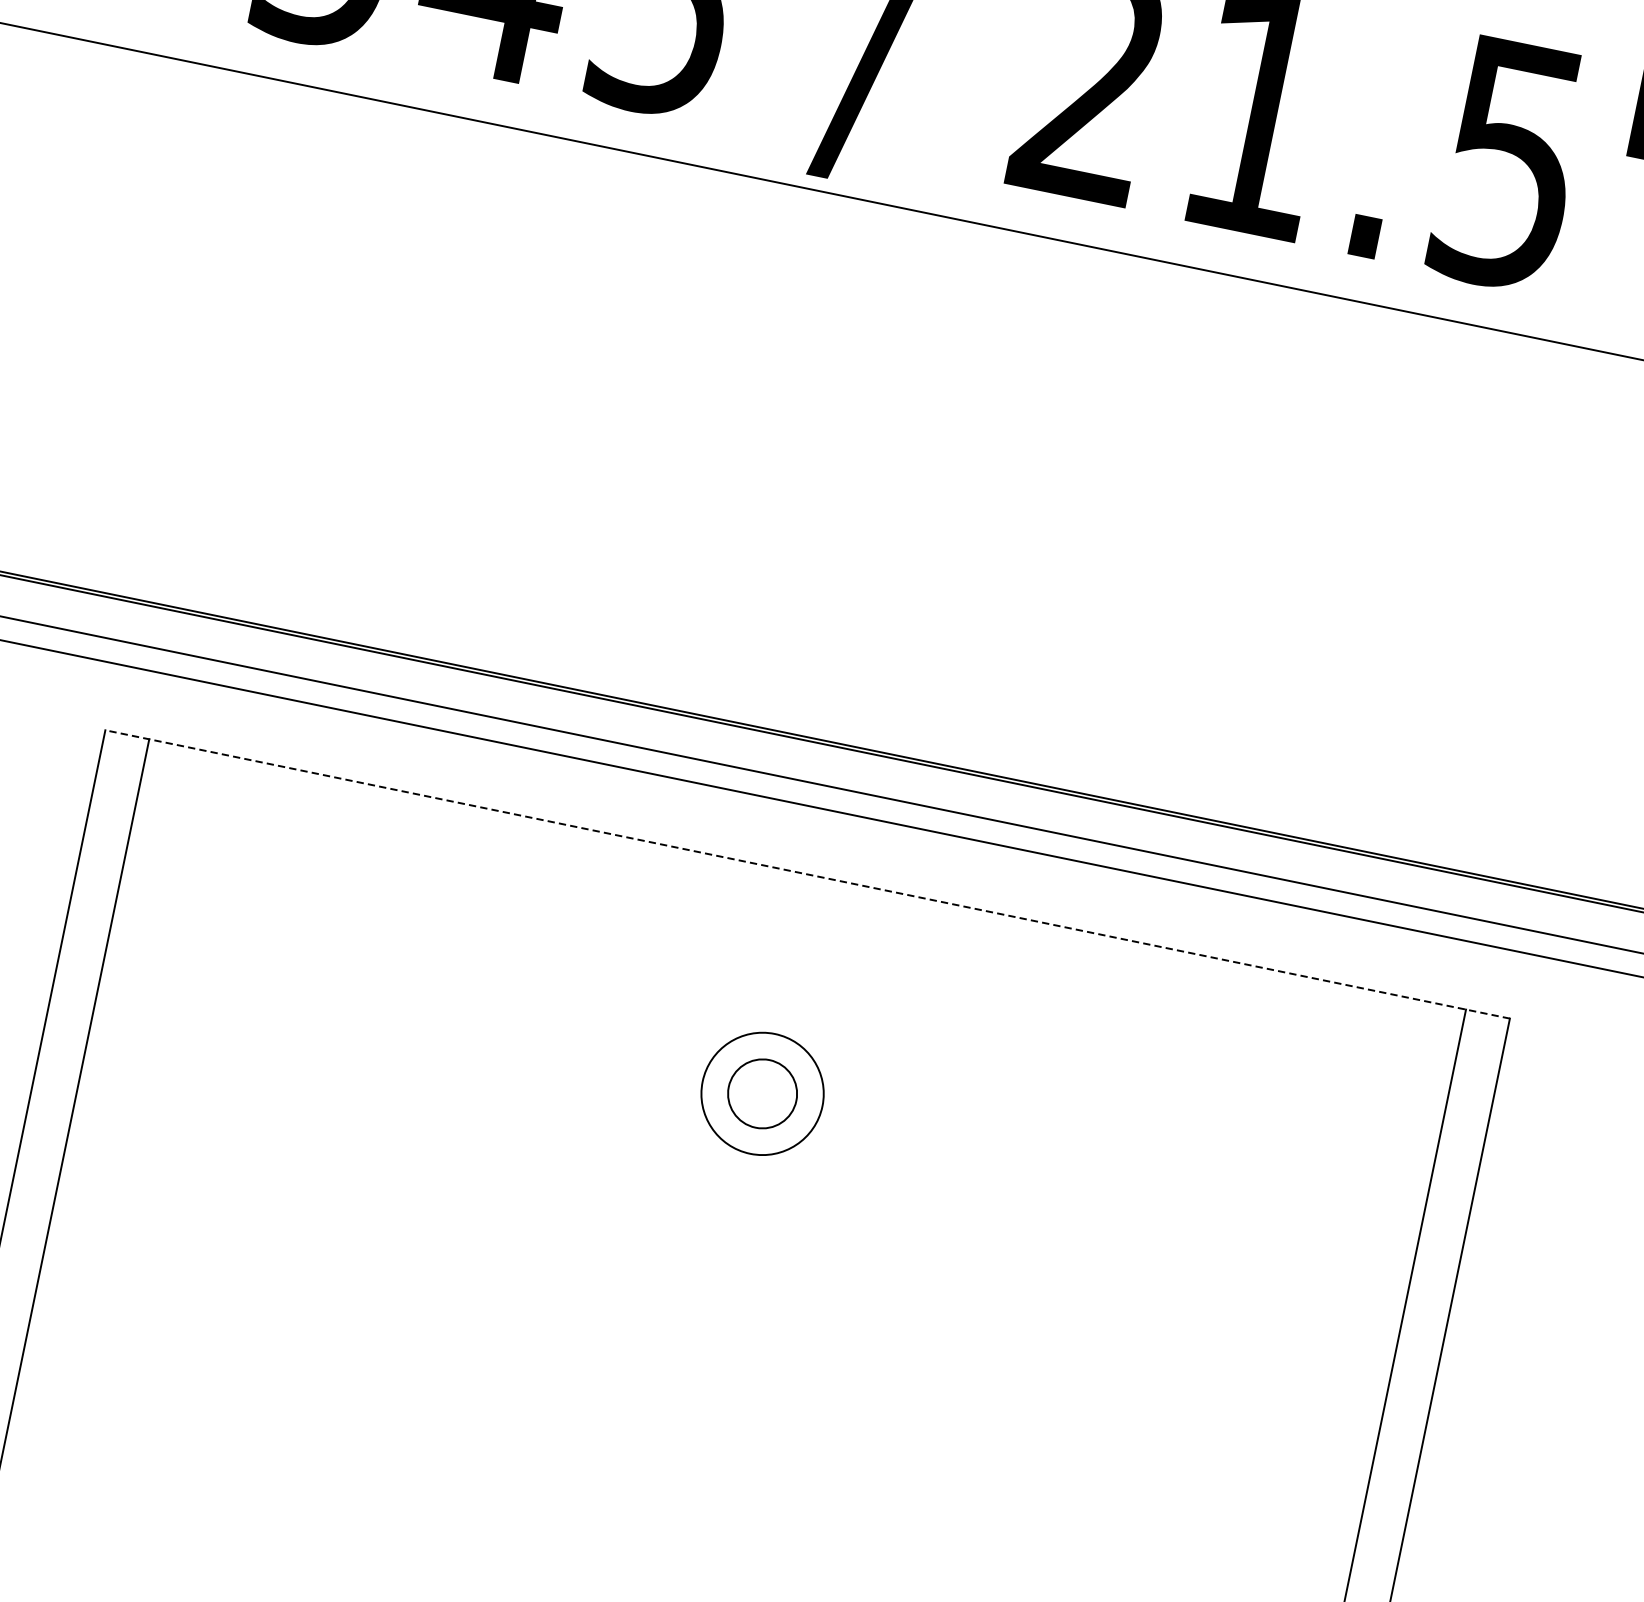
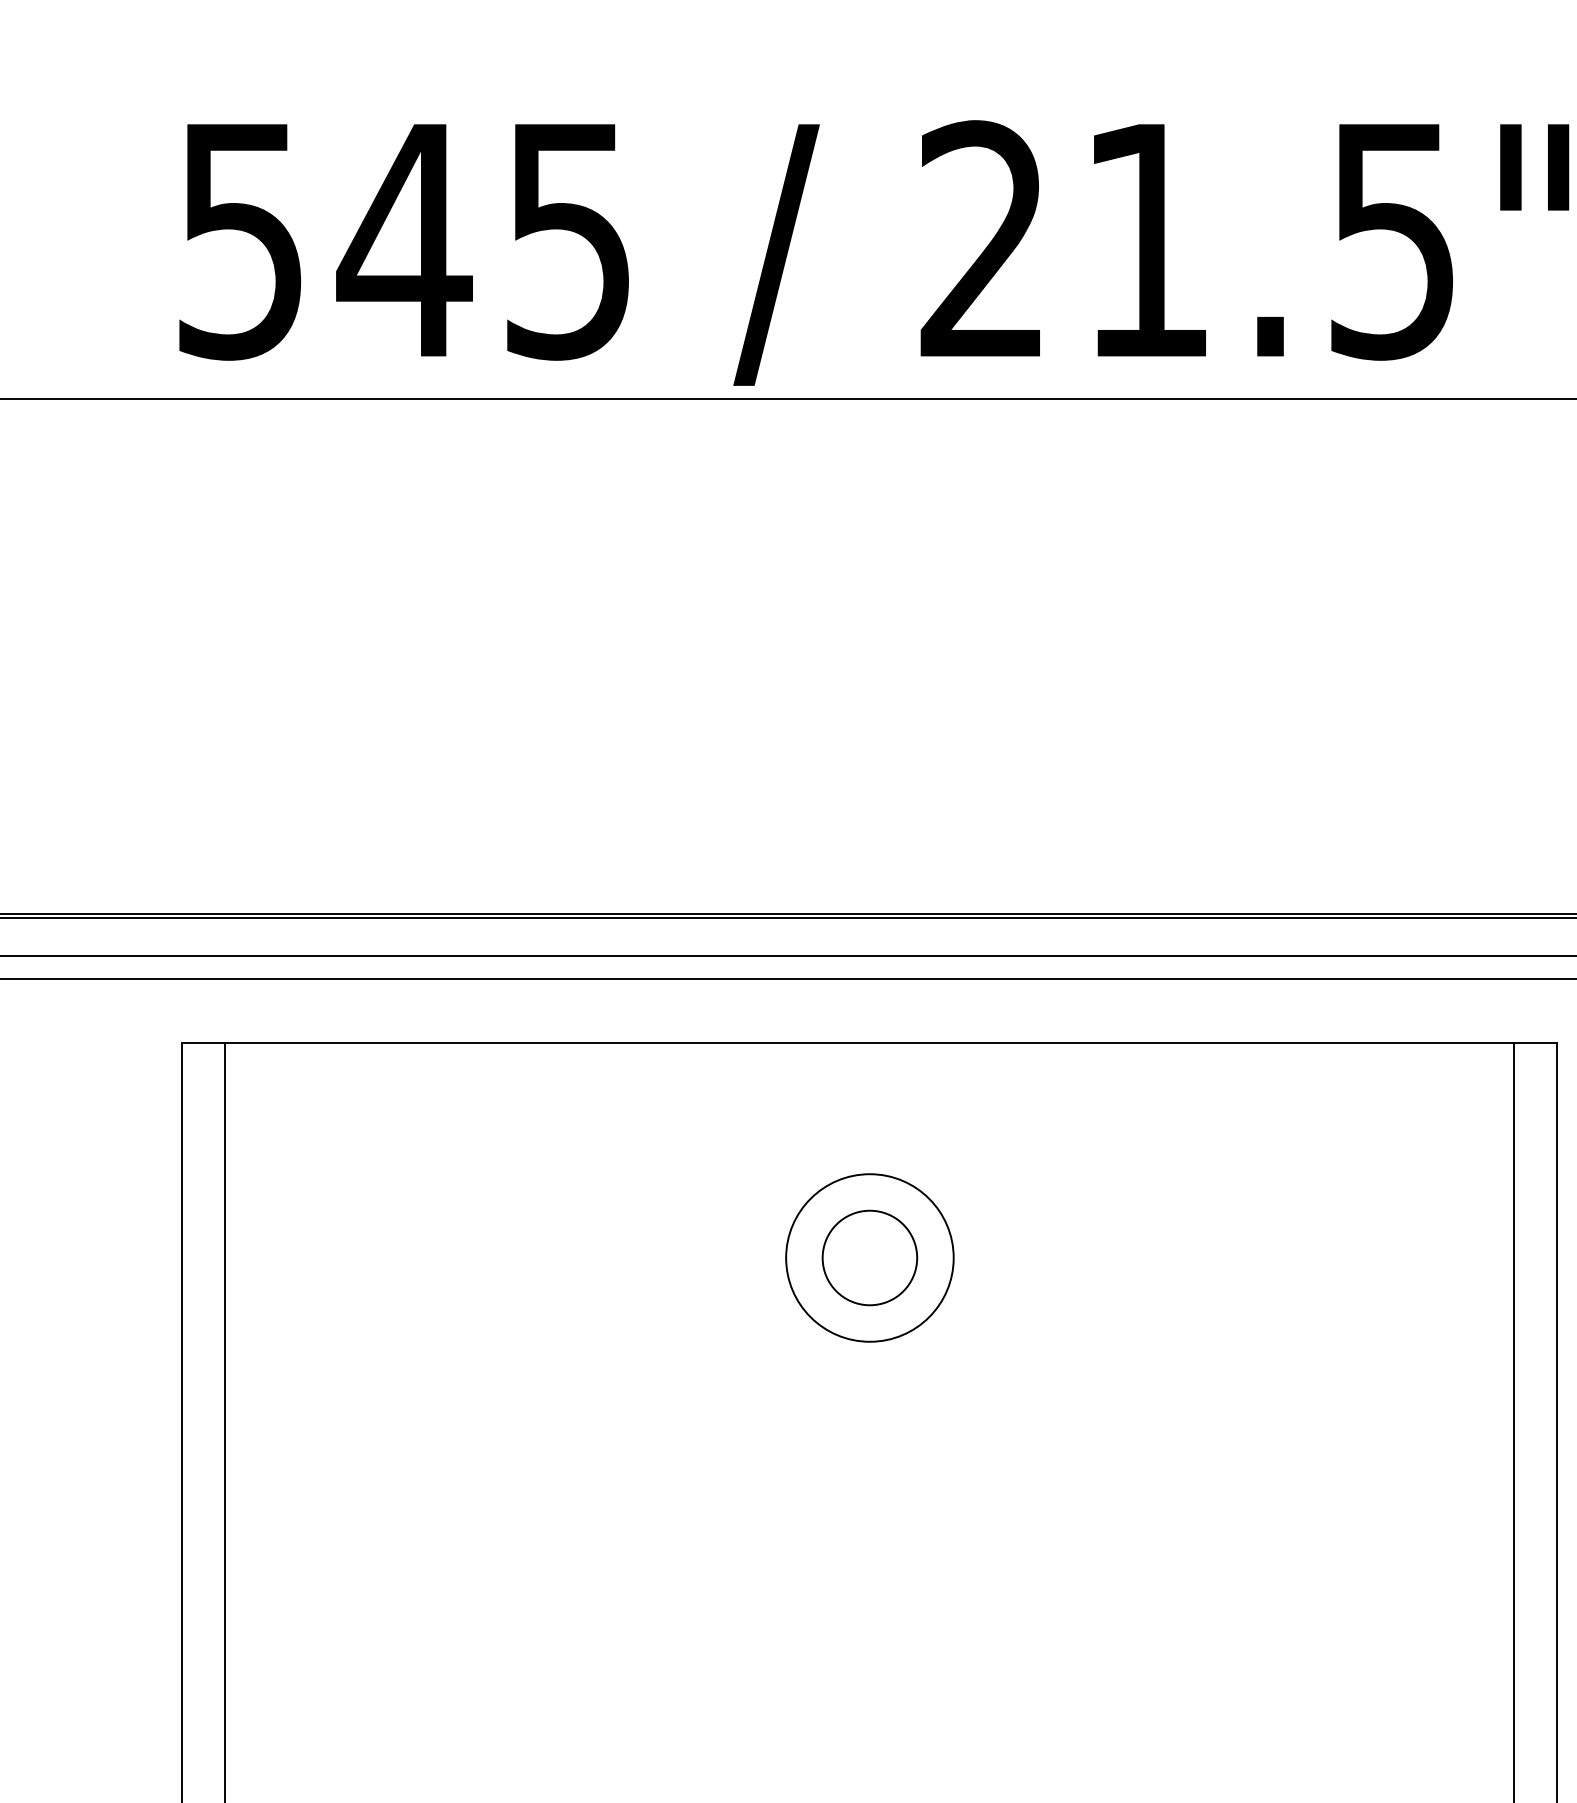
line: (807, 874) -> (869, 1043), dashed -> solid
circle: (762, 1093) -> (869, 1257), size x1.43
circle: (762, 1093) -> (869, 1257), size x1.43

